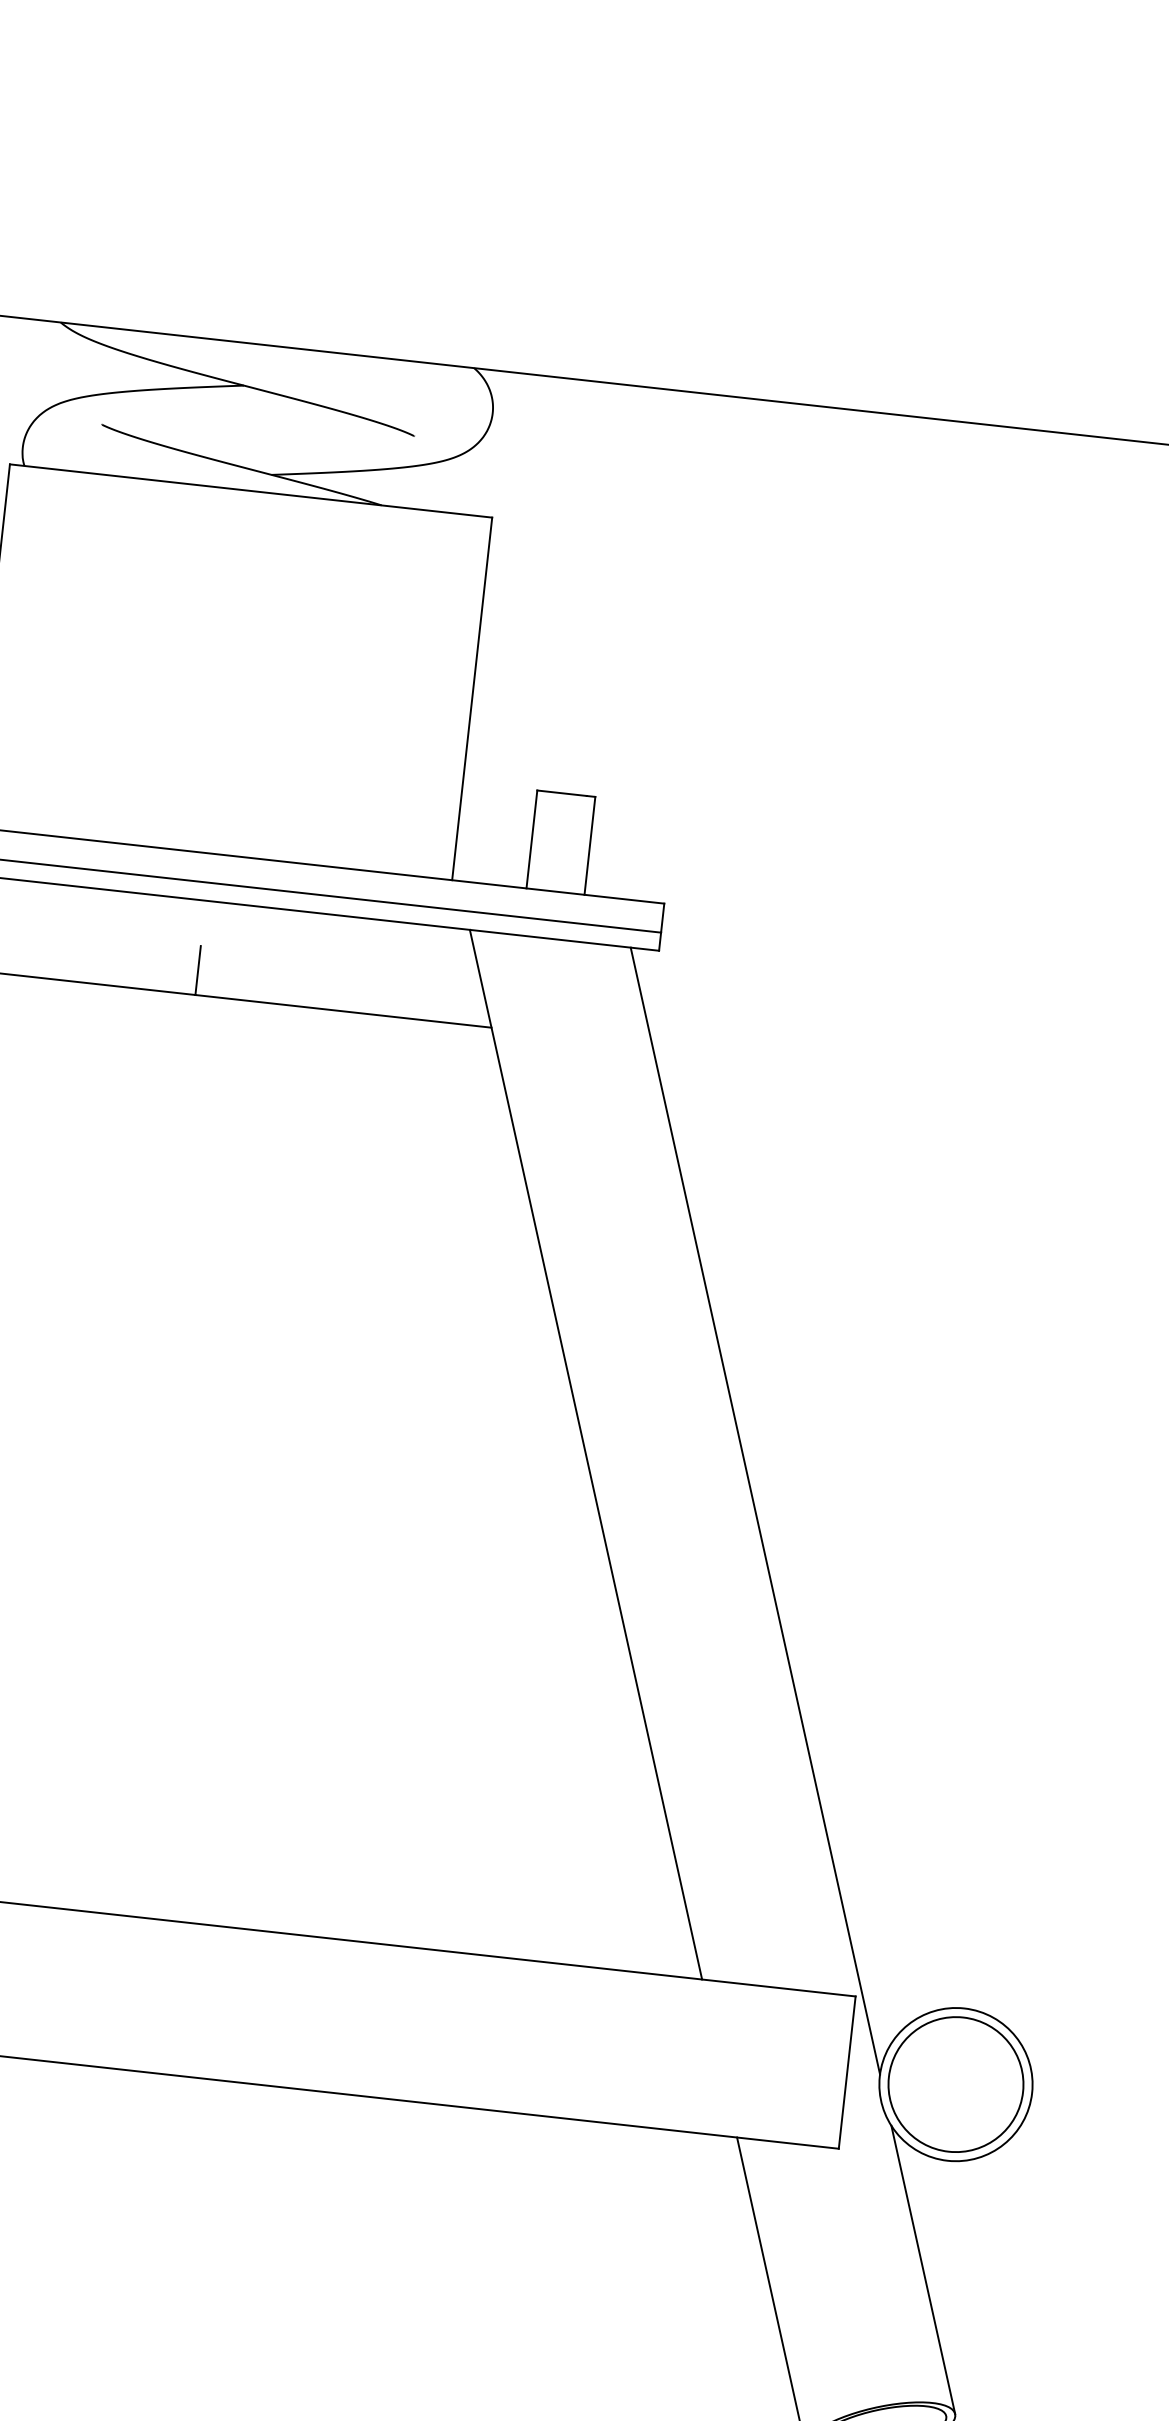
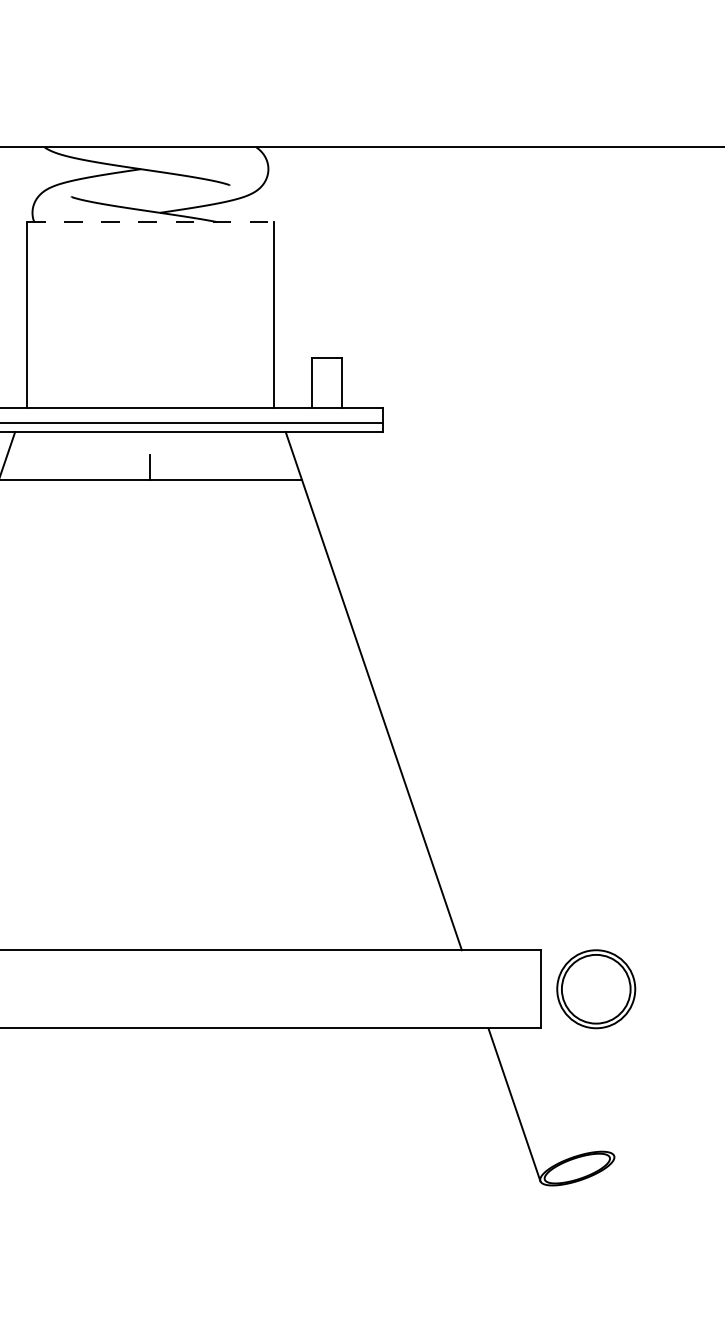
line: (251, 491) -> (150, 222), solid -> dashed
line: (754, 1511) -> (462, 710), removed
line: (922, 2269) -> (589, 1084), removed

